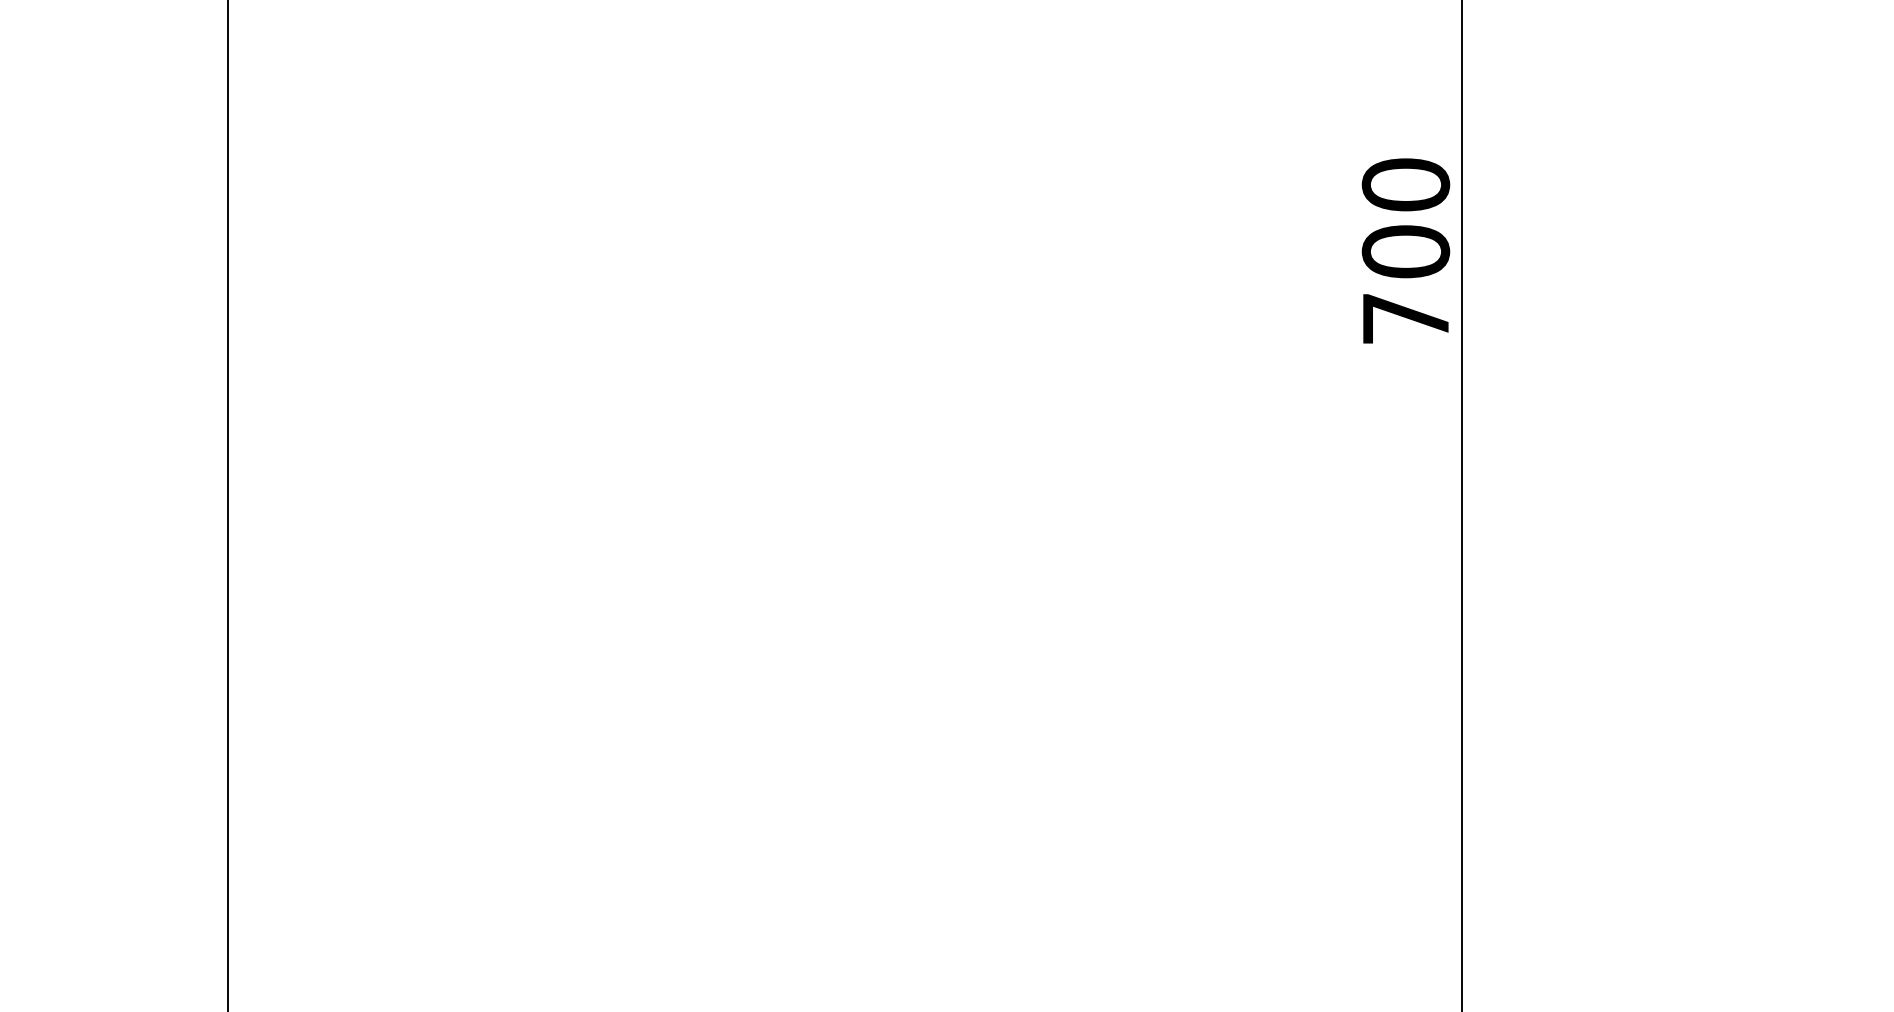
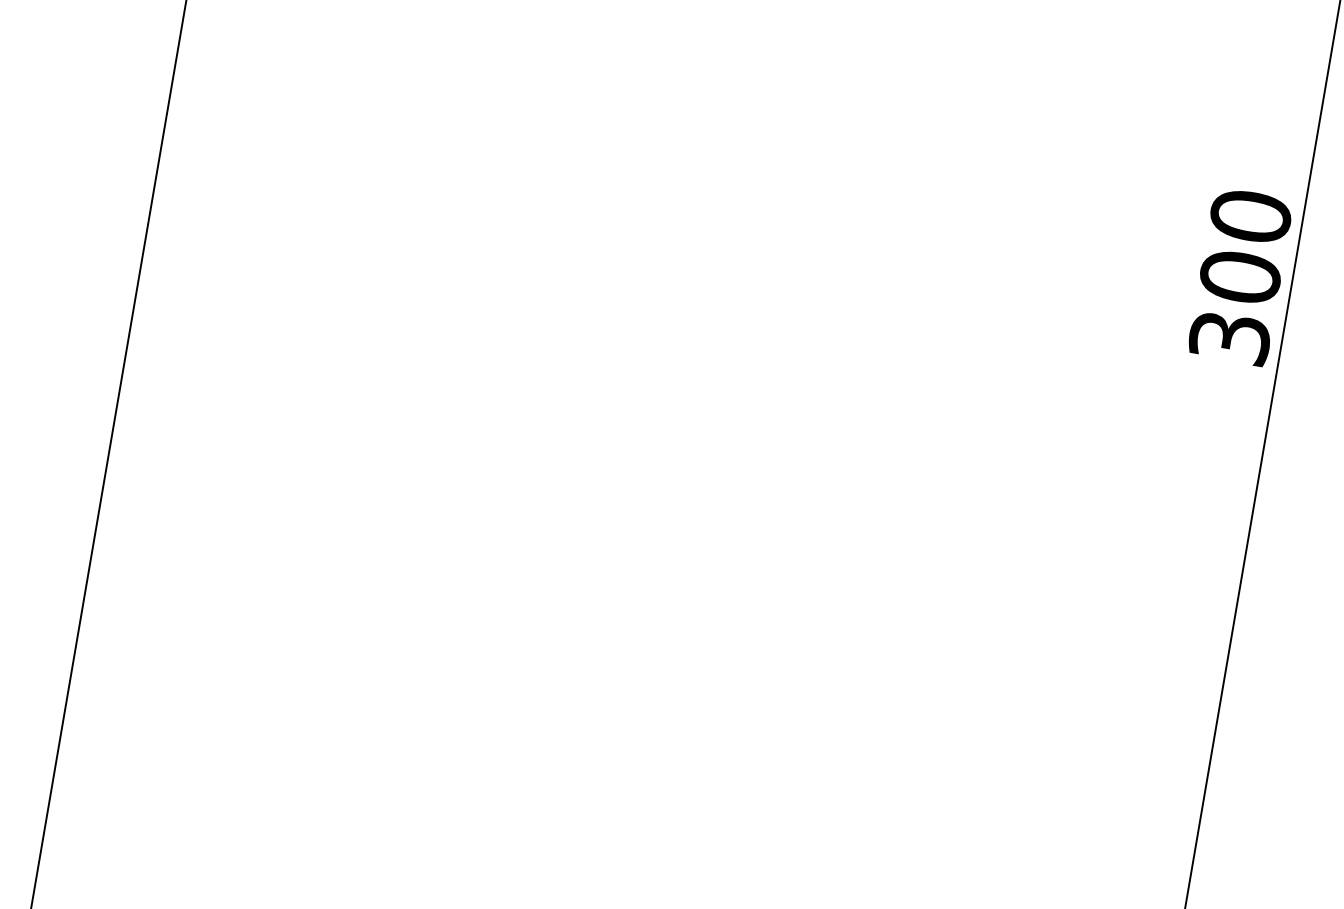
text: (1405, 318) -> (1229, 337), 700 -> 300

